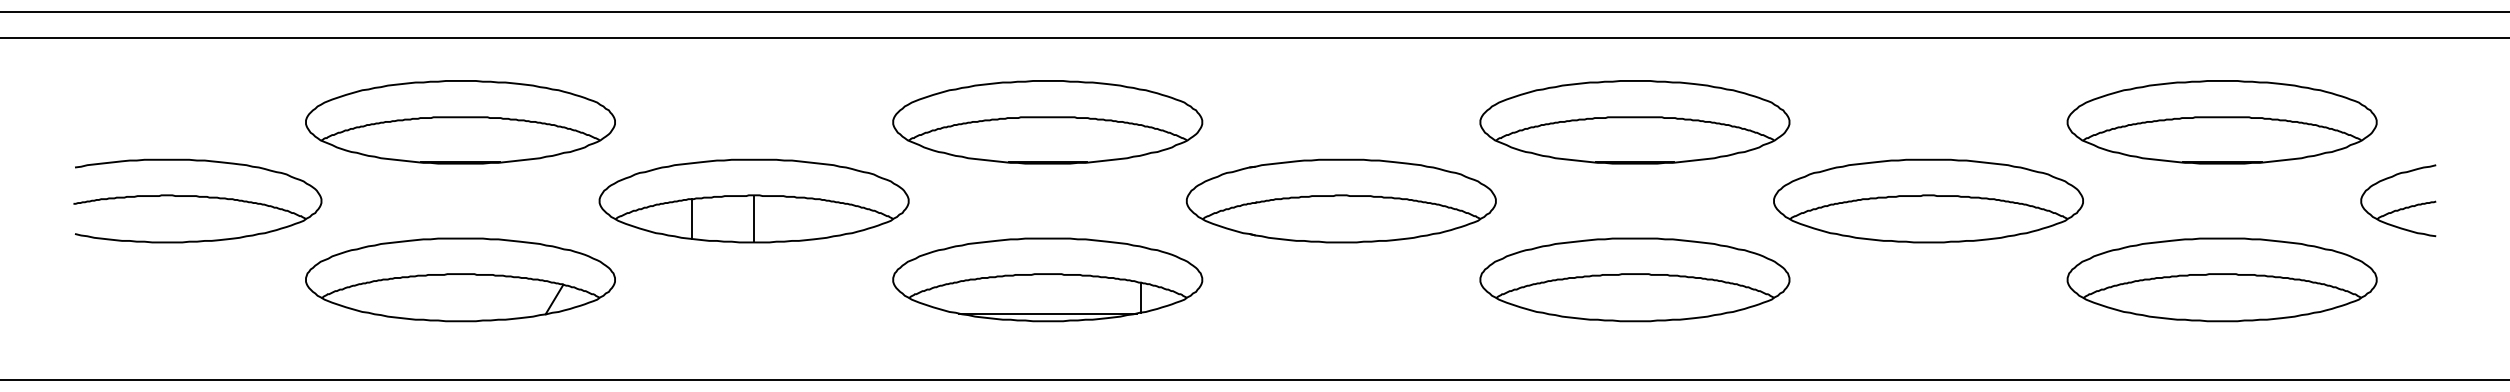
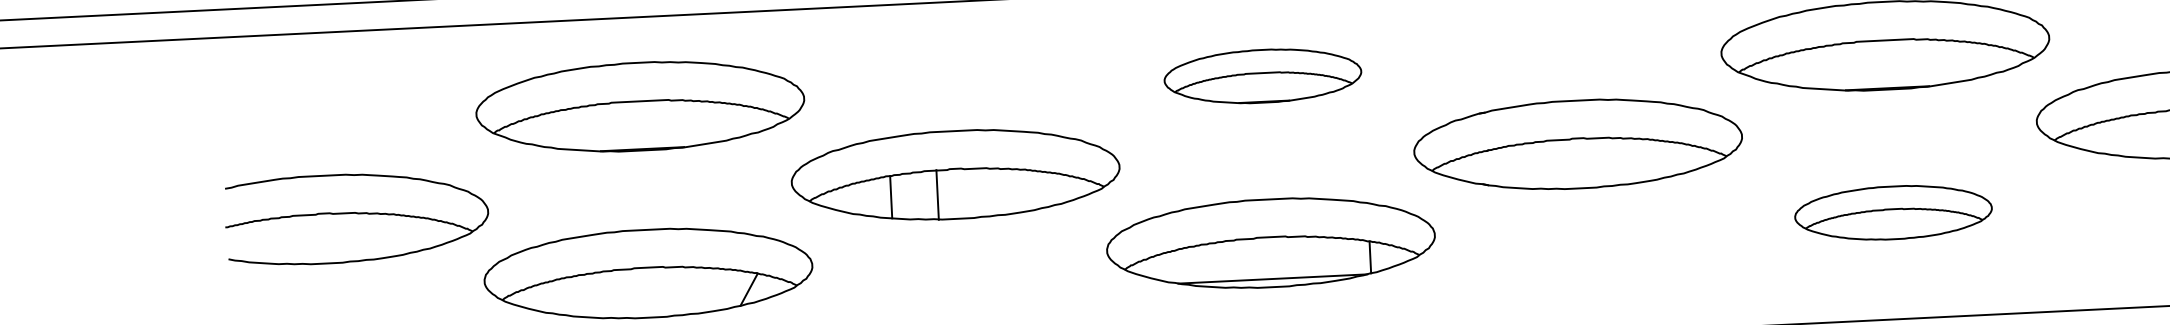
part: (1047, 122) -> (1262, 76), size x0.6
part: (197, 200) -> (356, 217), moved
line: (754, 218) -> (937, 194), moved
part: (1634, 279) -> (1893, 212), size x0.6

